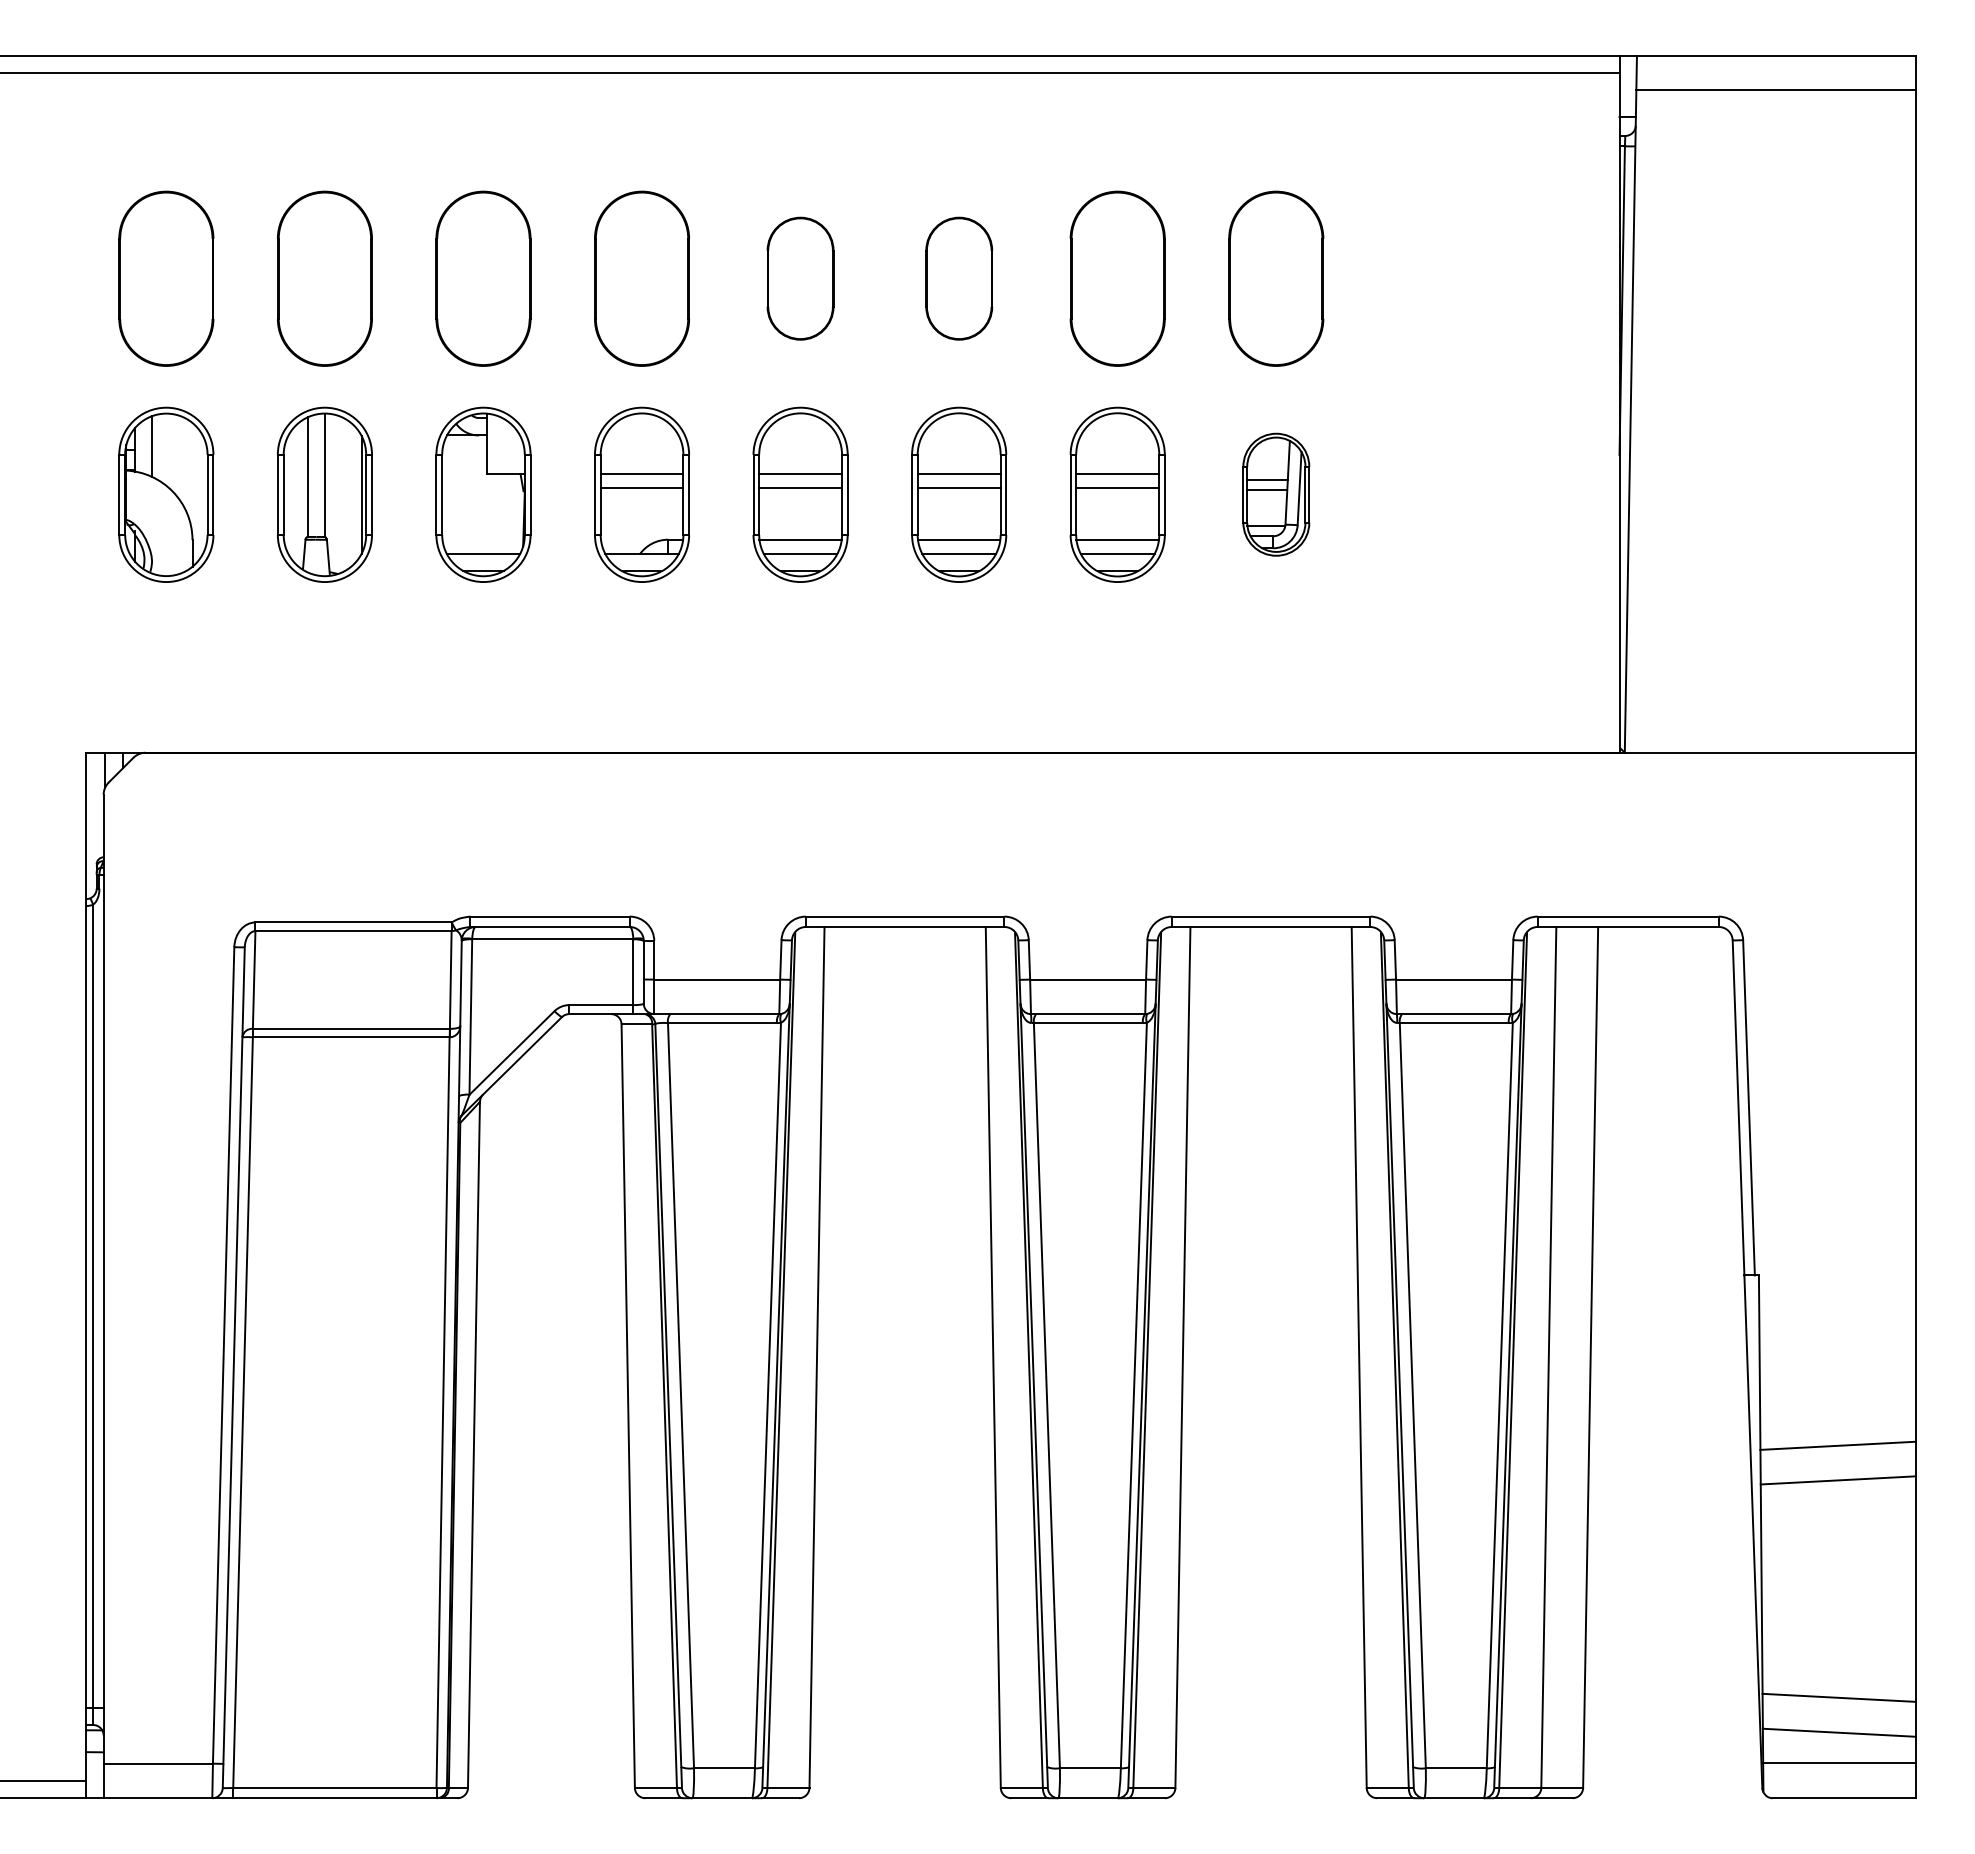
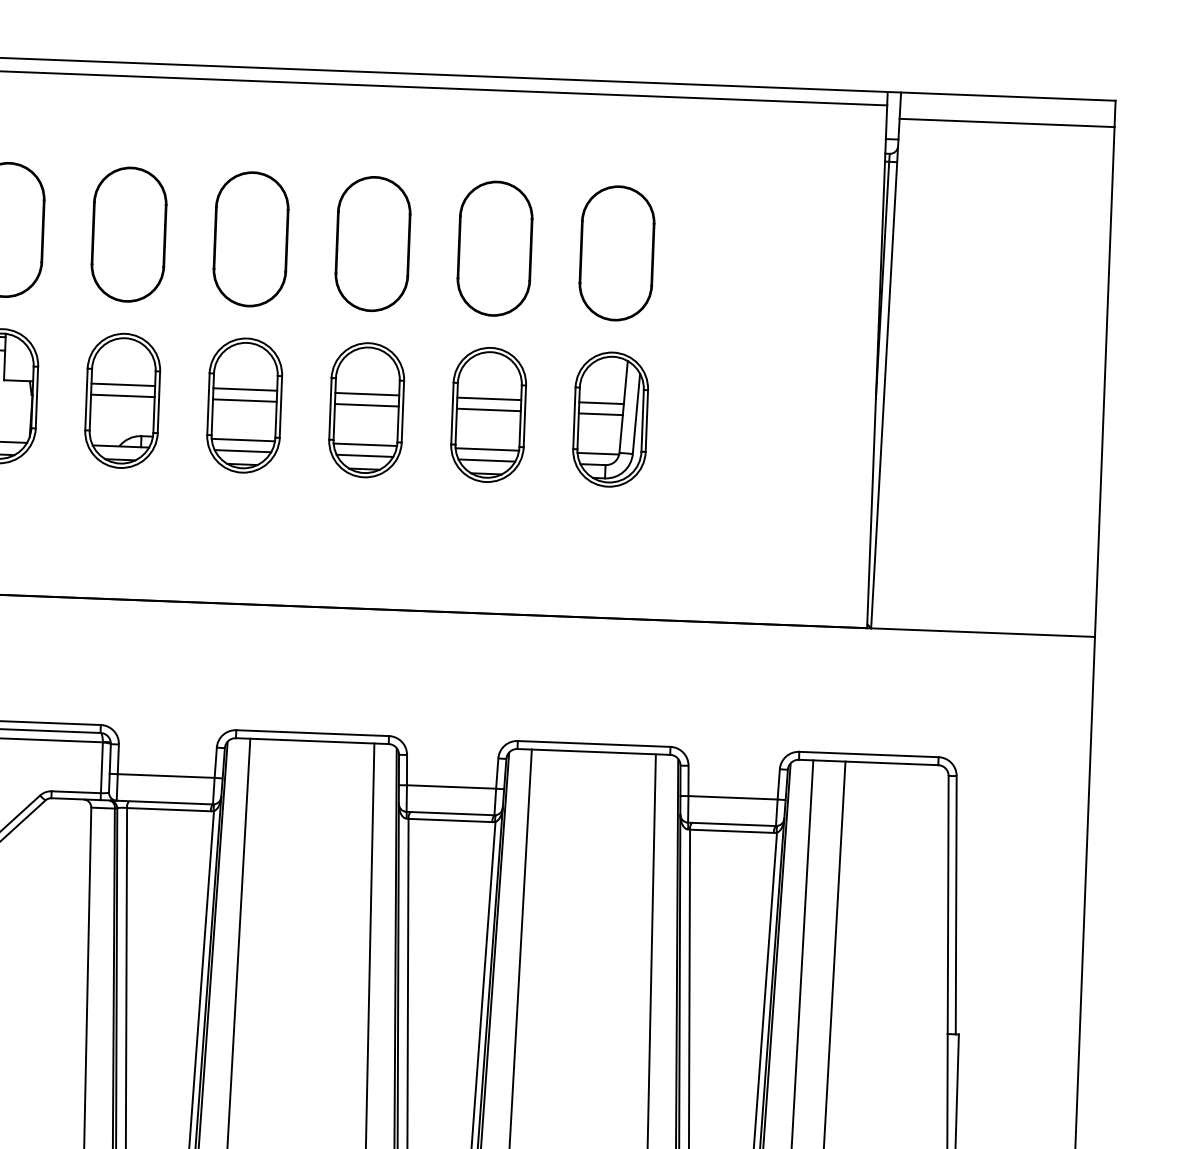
part: (800, 278) -> (251, 239), size x1.43
part: (959, 278) -> (373, 243), size x1.43
part: (1276, 494) -> (610, 419), size x1.43

